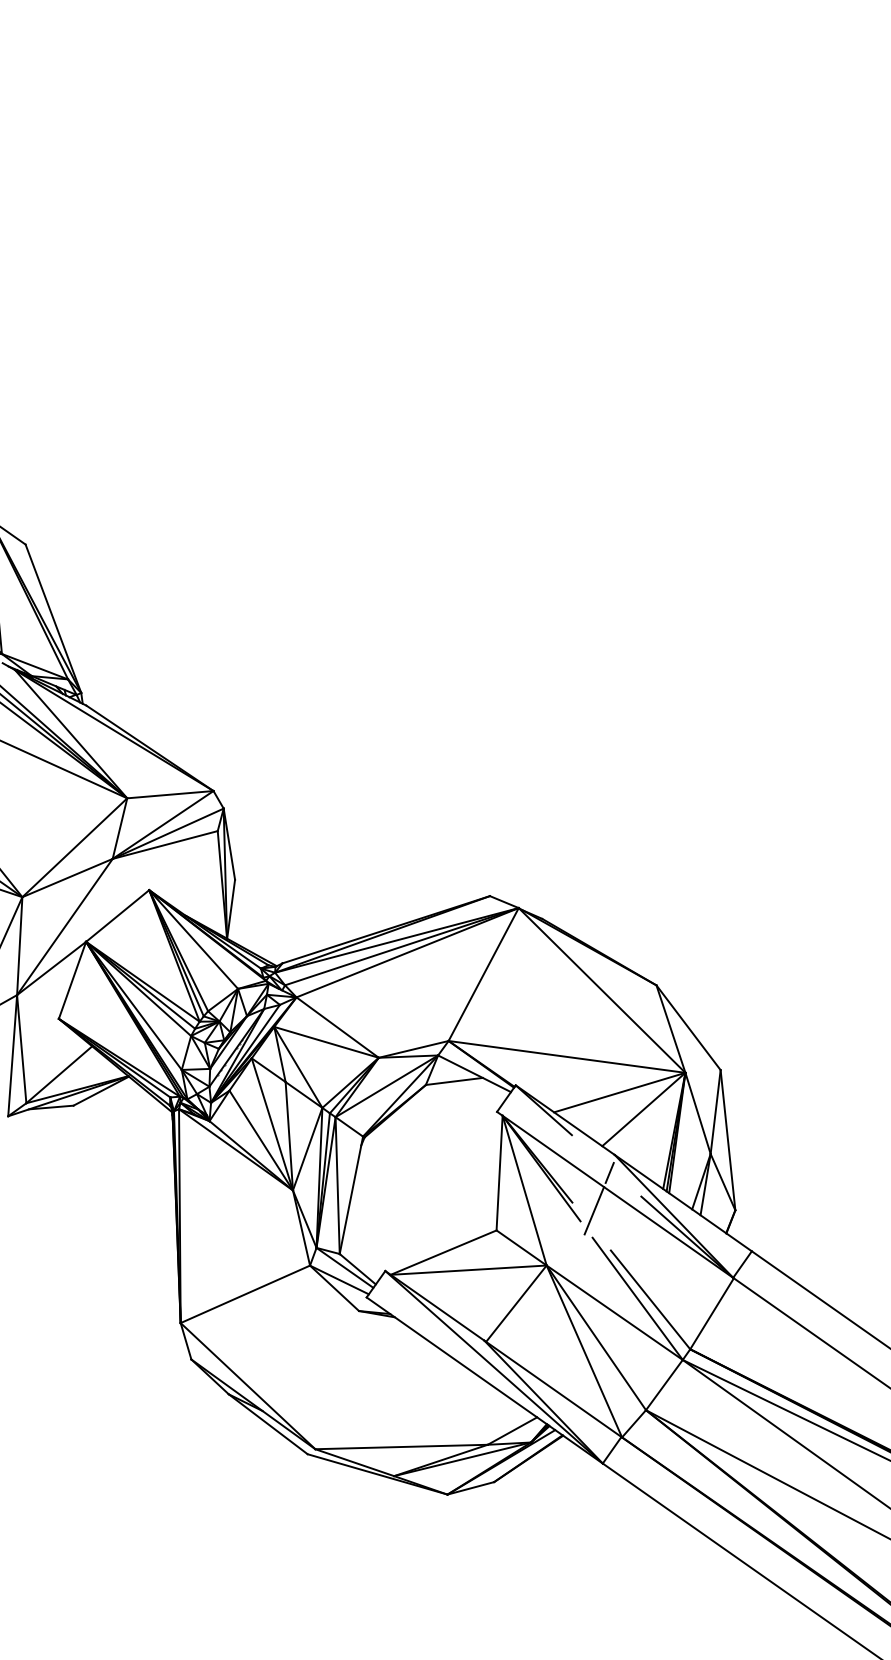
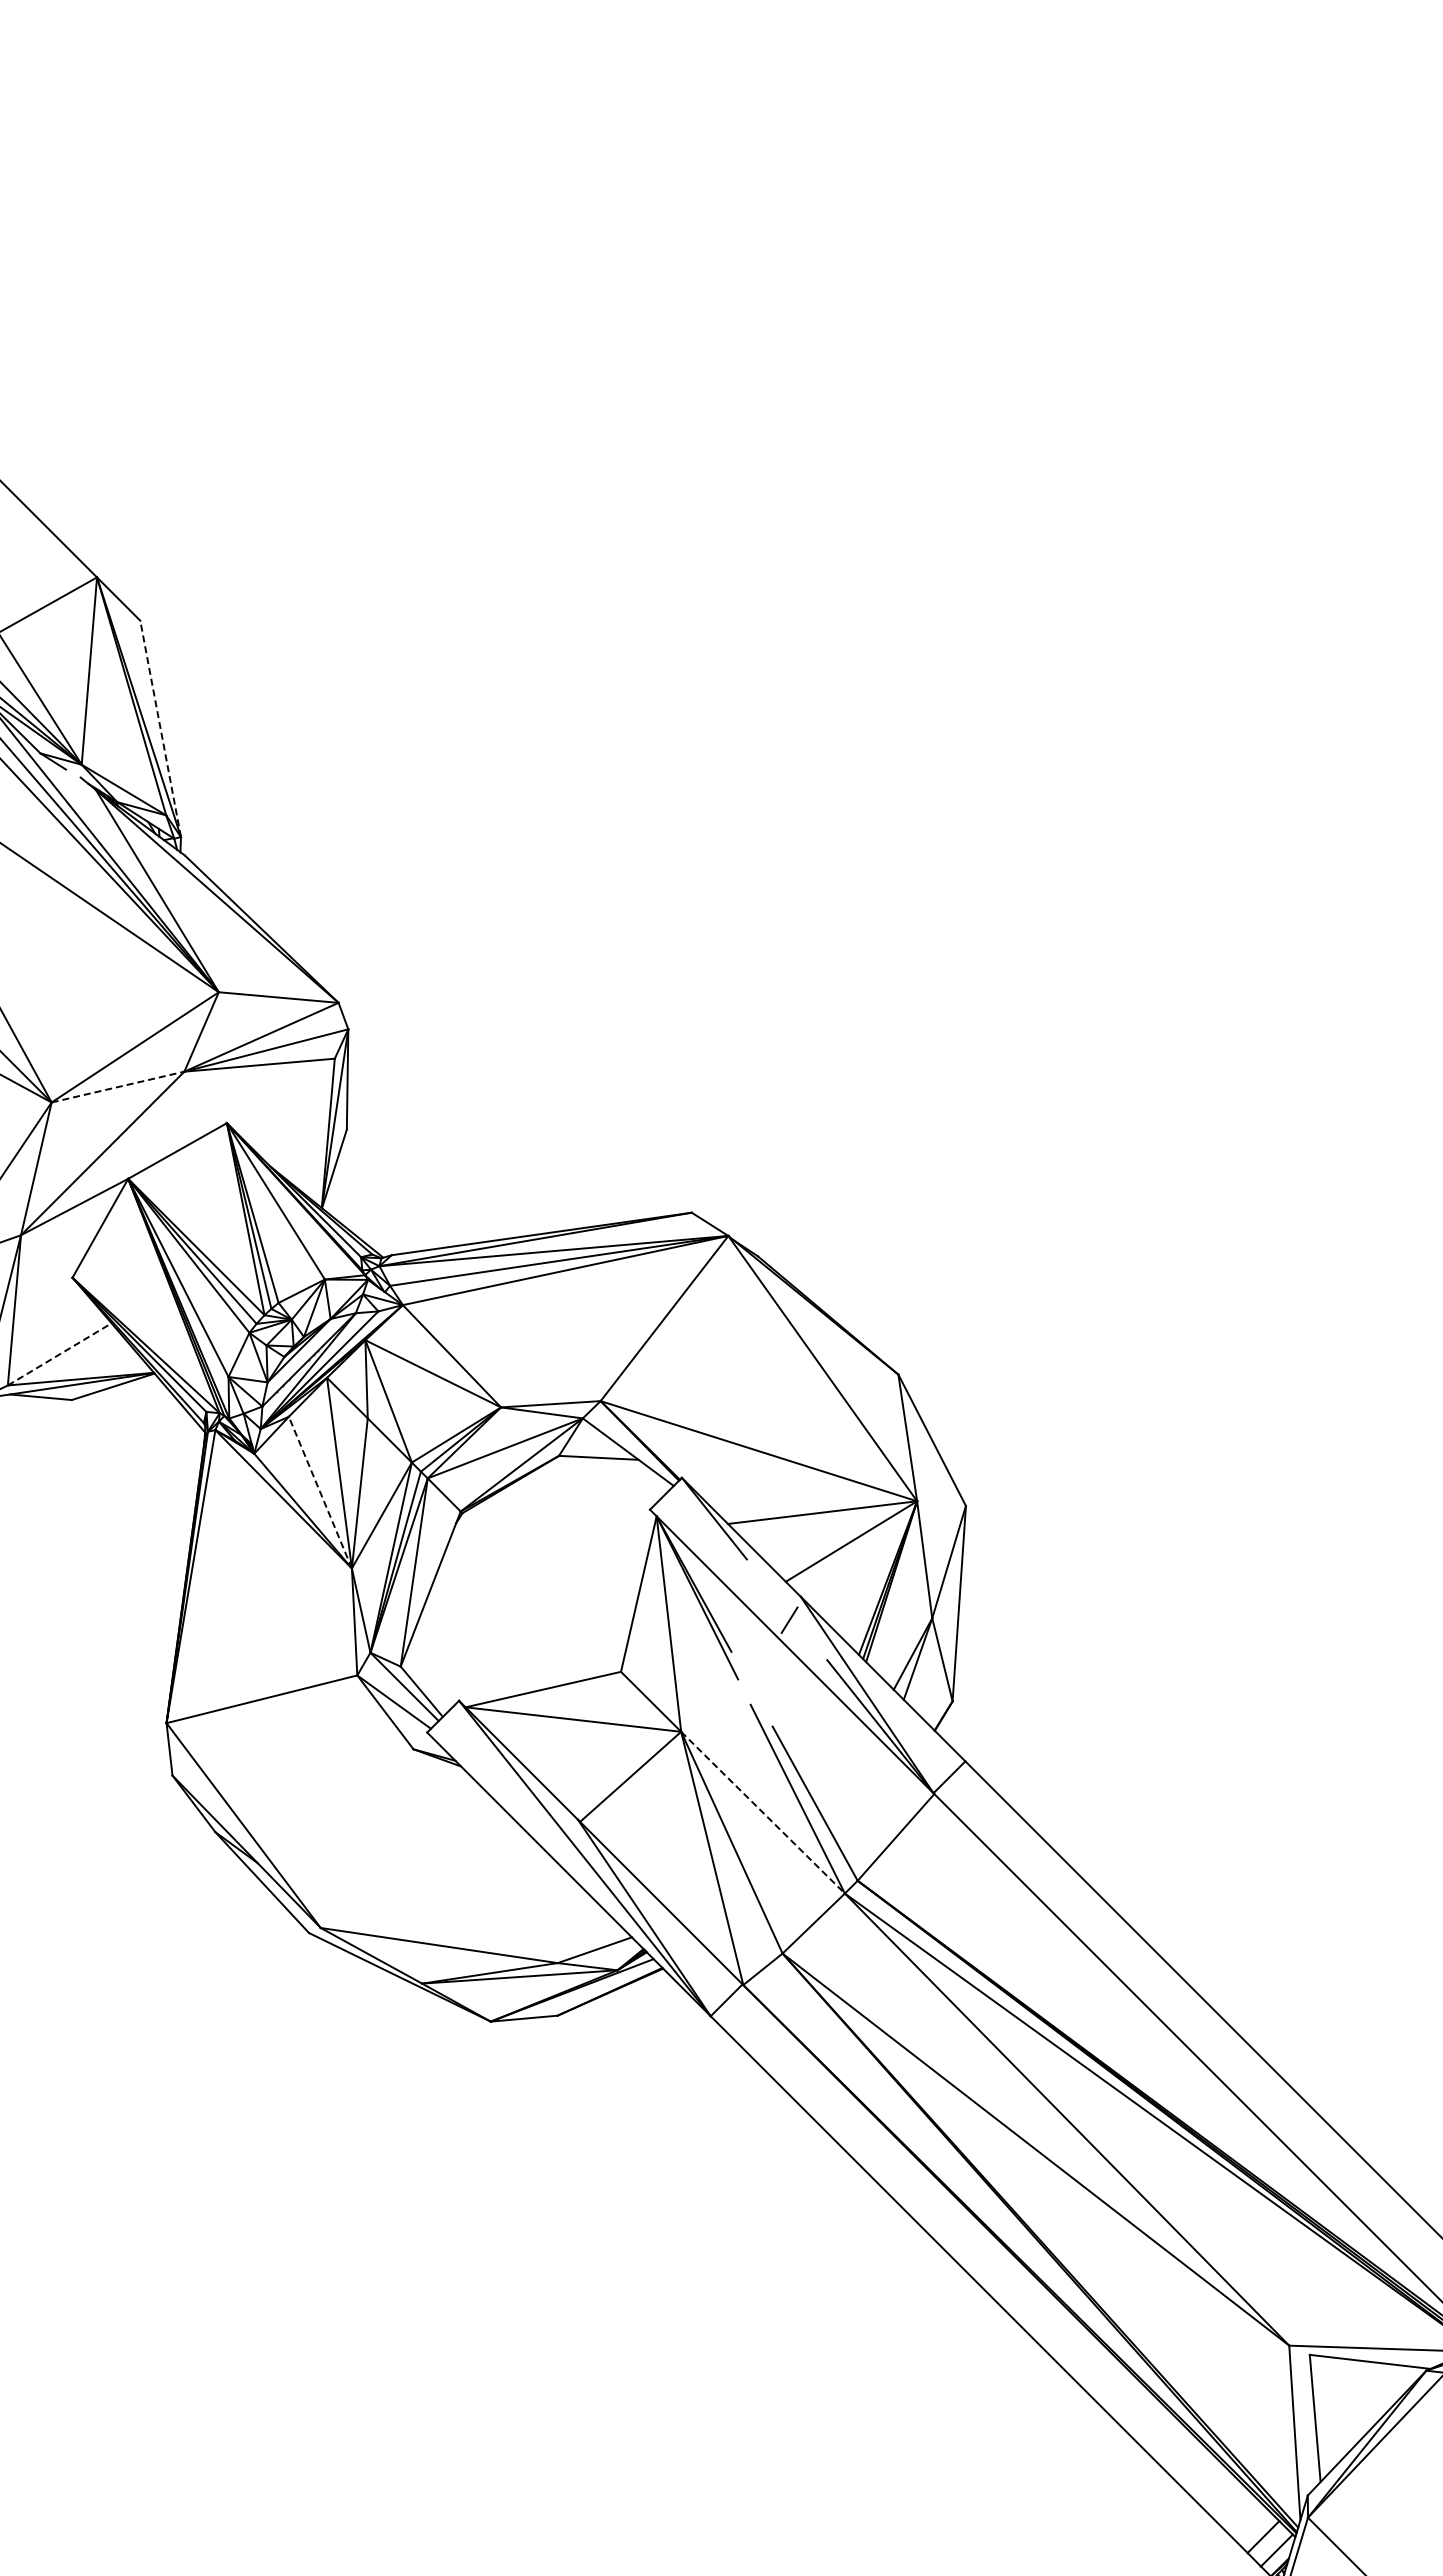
line: (53, 618) -> (160, 728), solid -> dashed
line: (67, 877) -> (118, 1086), solid -> dashed
line: (59, 1074) -> (60, 1354), solid -> dashed
line: (261, 1140) -> (320, 1492), solid -> dashed
line: (594, 1210) -> (759, 1668), removed
line: (615, 1313) -> (763, 1813), solid -> dashed

